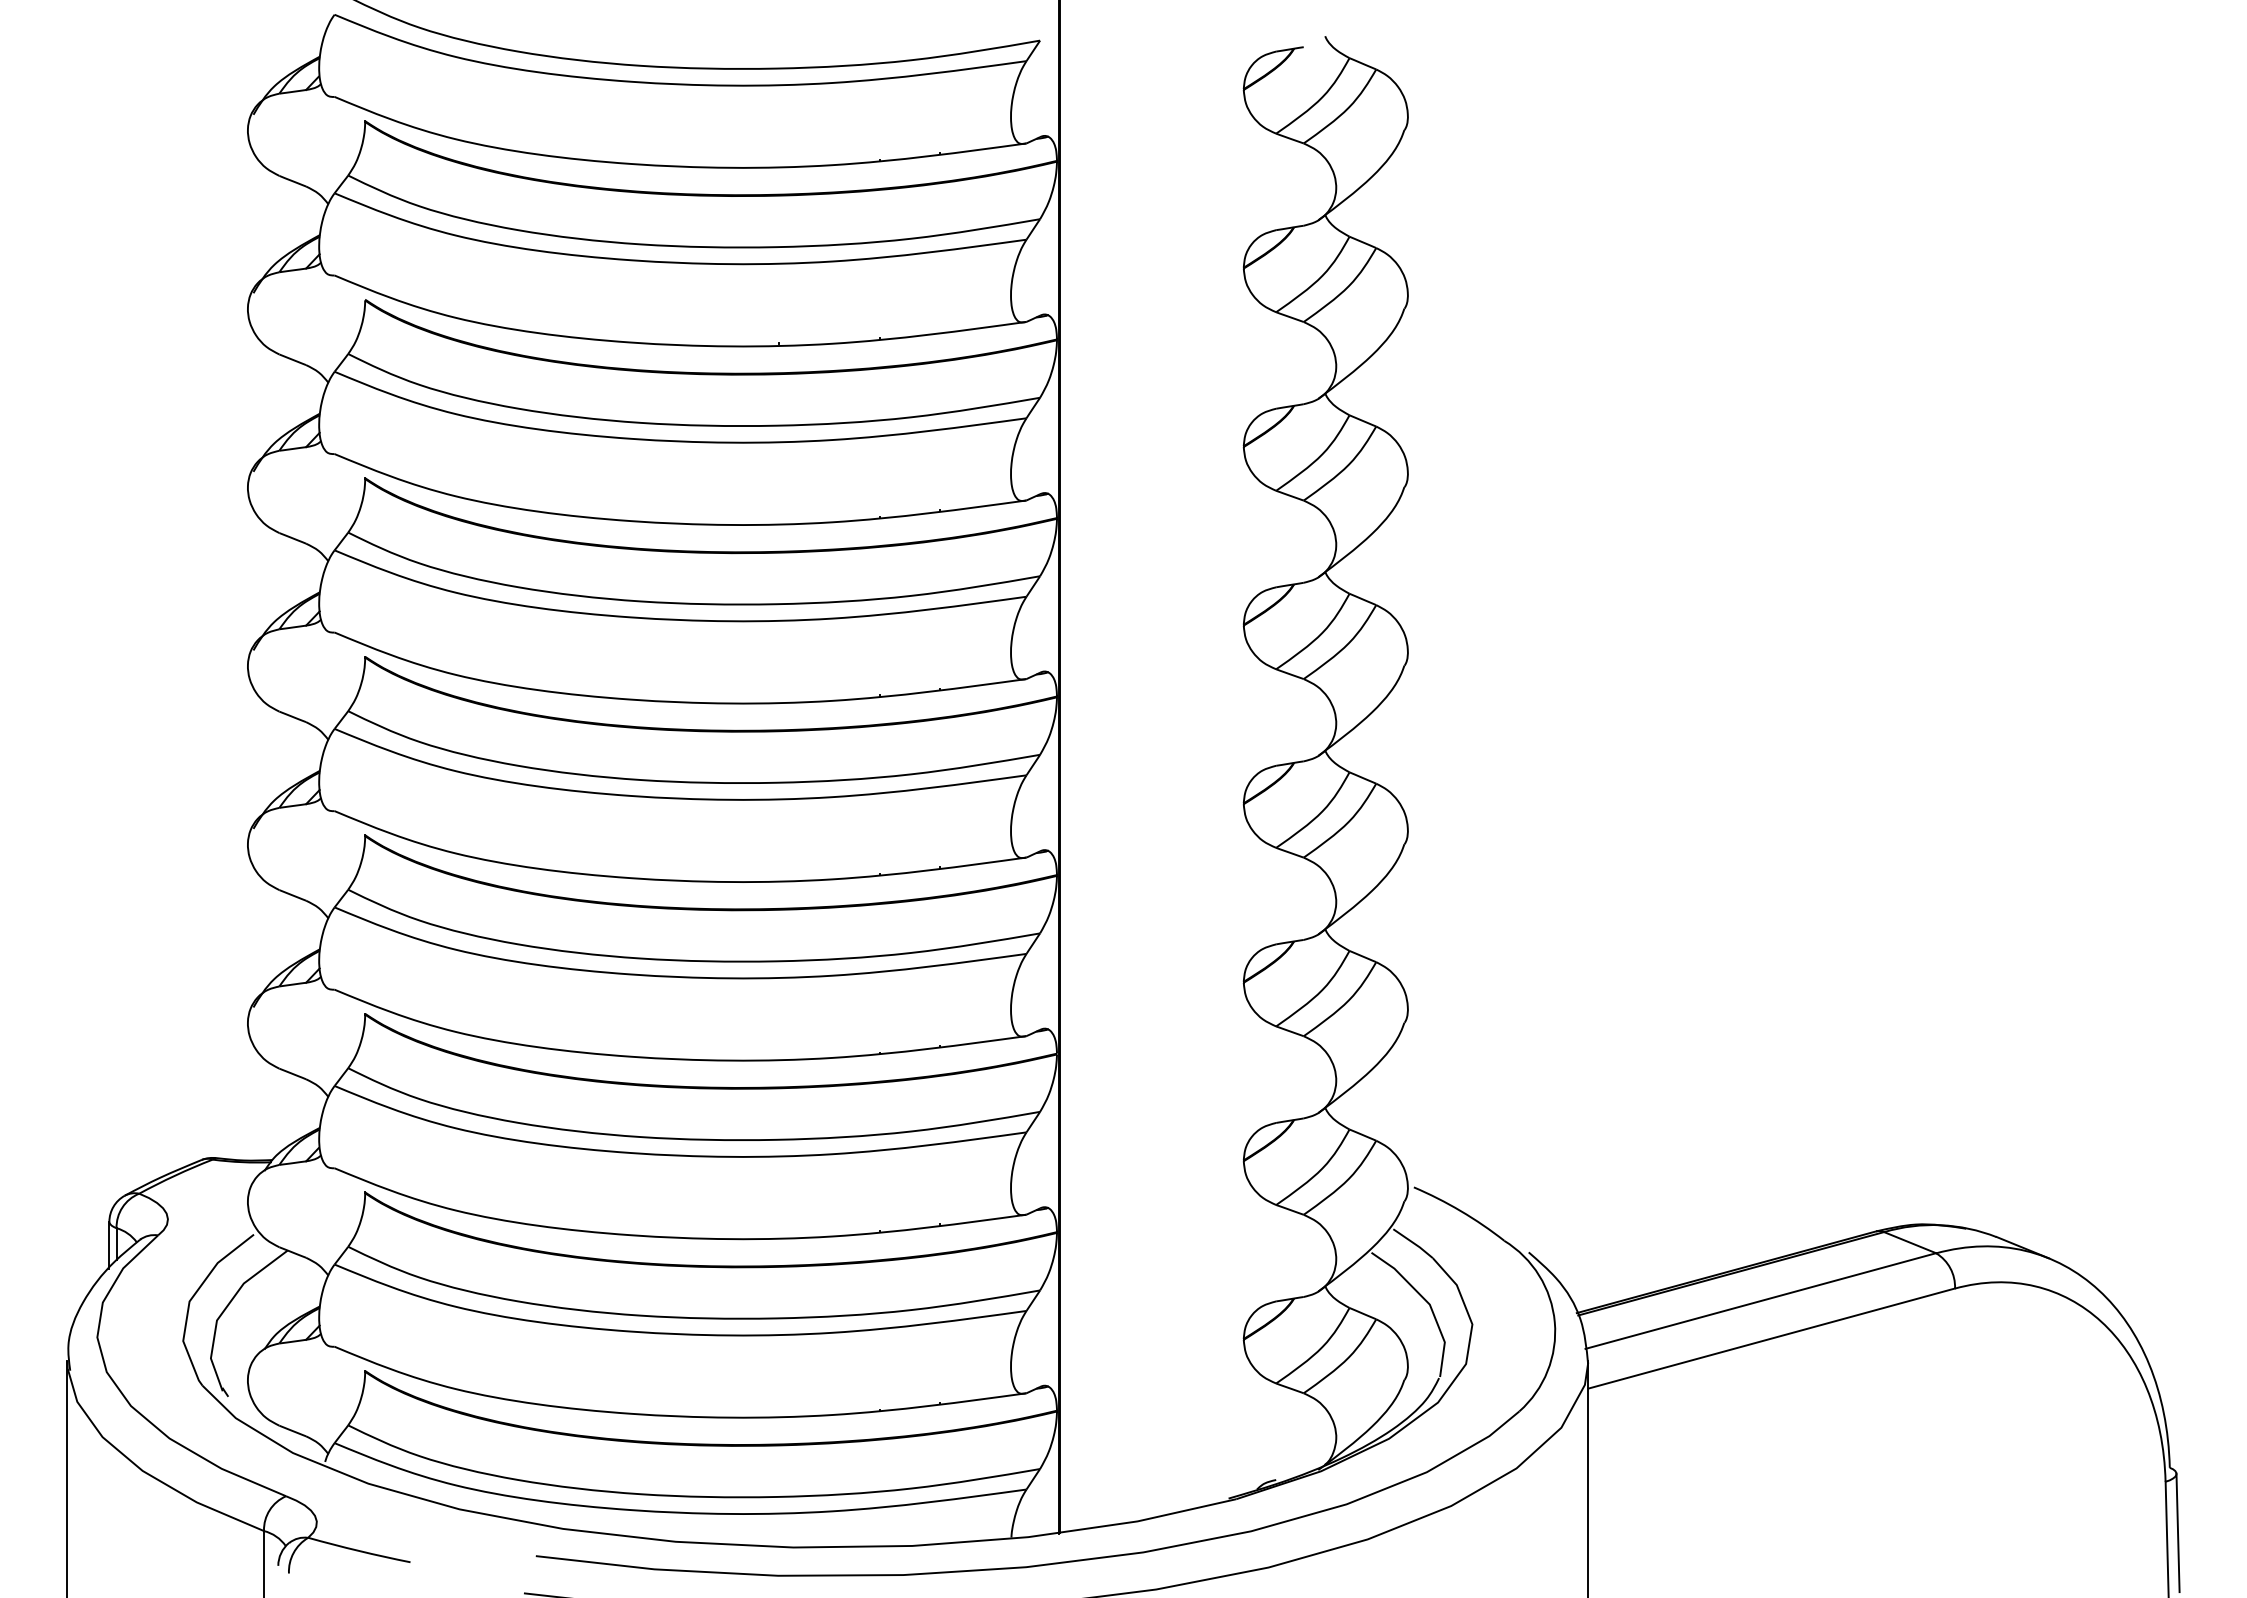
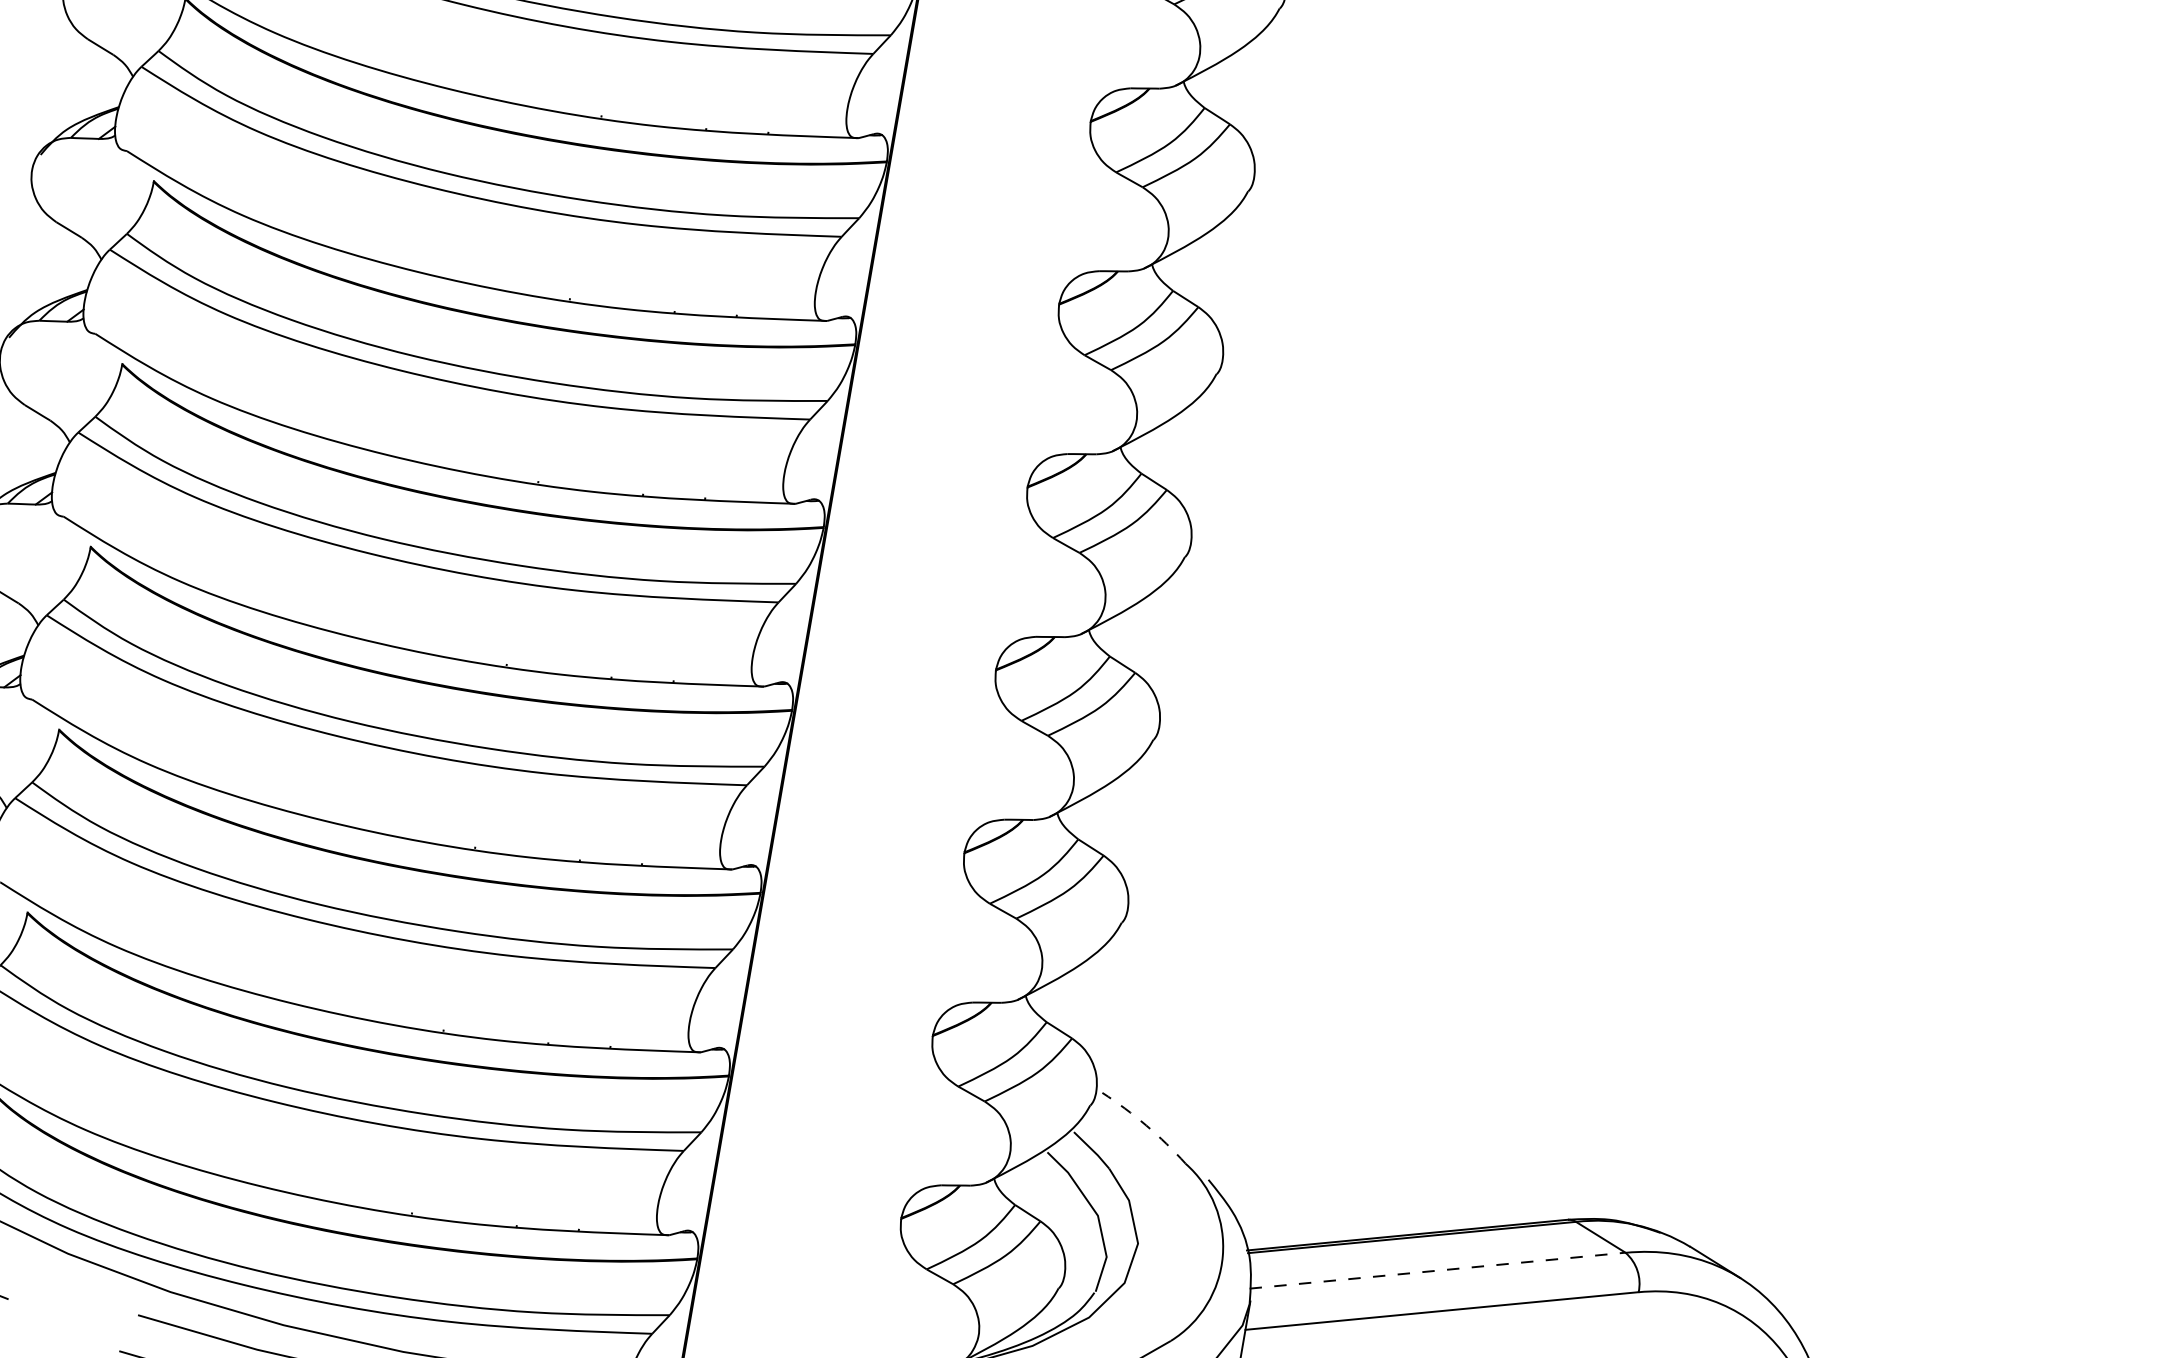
arc: (1460, 1211) -> (1145, 1125), solid -> dashed
line: (1760, 1301) -> (1437, 1271), solid -> dashed

